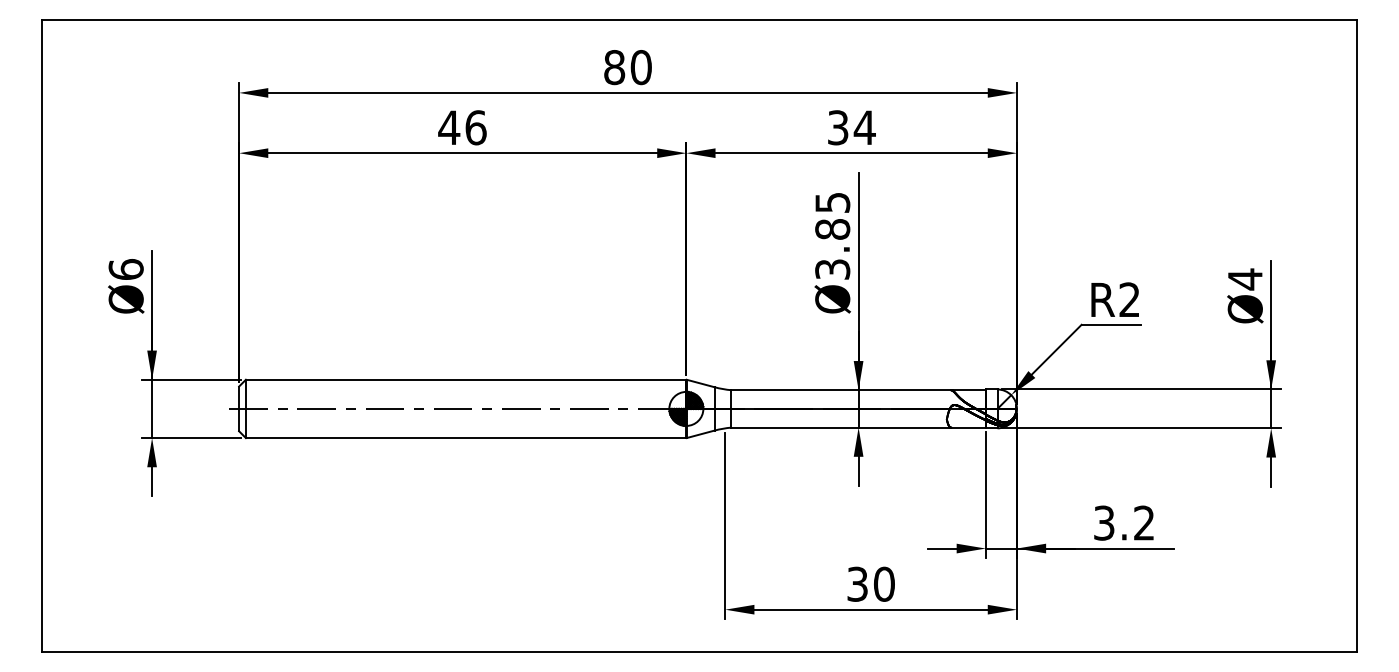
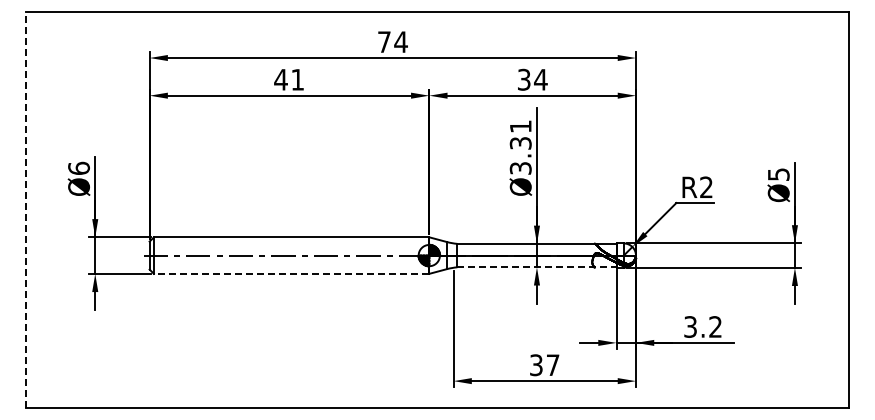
text: (627, 68) -> (392, 42), 80 -> 74
text: (475, 127) -> (297, 79), 46 -> 41
text: (832, 215) -> (520, 134), Ø3.85 -> Ø3.31
text: (1244, 279) -> (778, 174), Ø4 -> Ø5
line: (42, 335) -> (26, 209), solid -> dashed
line: (857, 427) -> (536, 267), solid -> dashed
line: (465, 437) -> (291, 273), solid -> dashed
text: (883, 584) -> (552, 365), 30 -> 37

